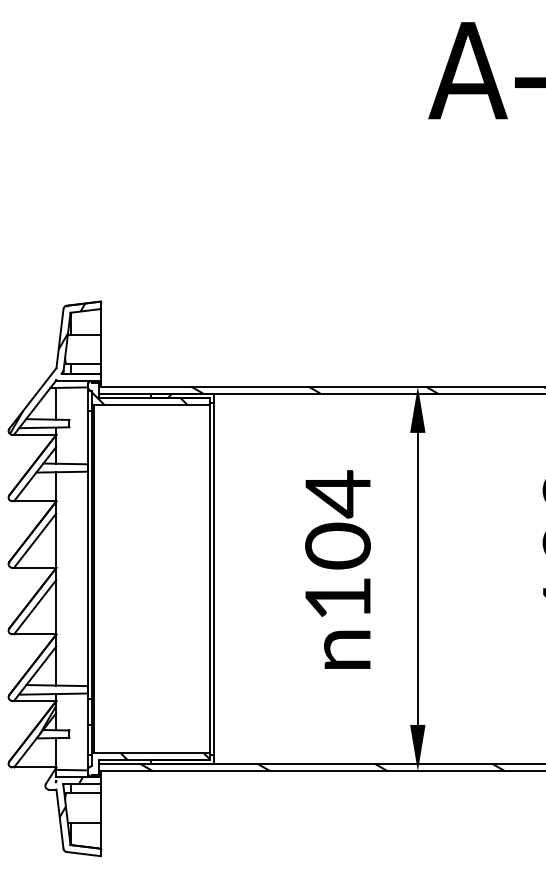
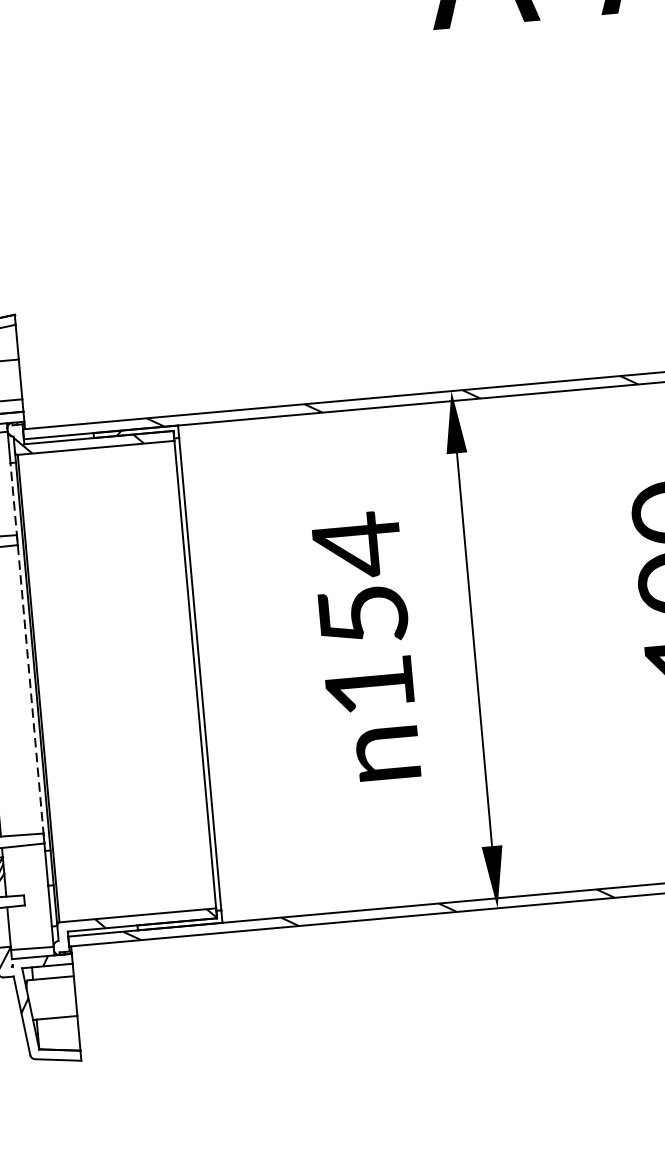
text: (338, 545) -> (363, 614), 104 -> 154
line: (87, 554) -> (27, 656), solid -> dashed

